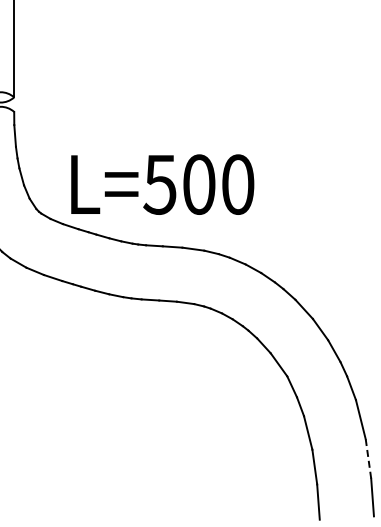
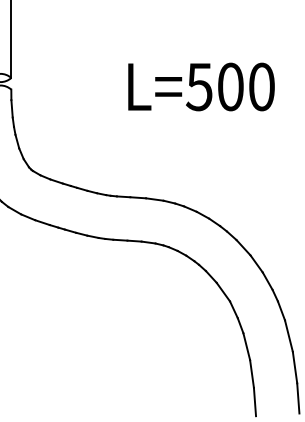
text: (162, 184) -> (201, 86), moved
line: (368, 459) -> (295, 367), dashed -> solid

